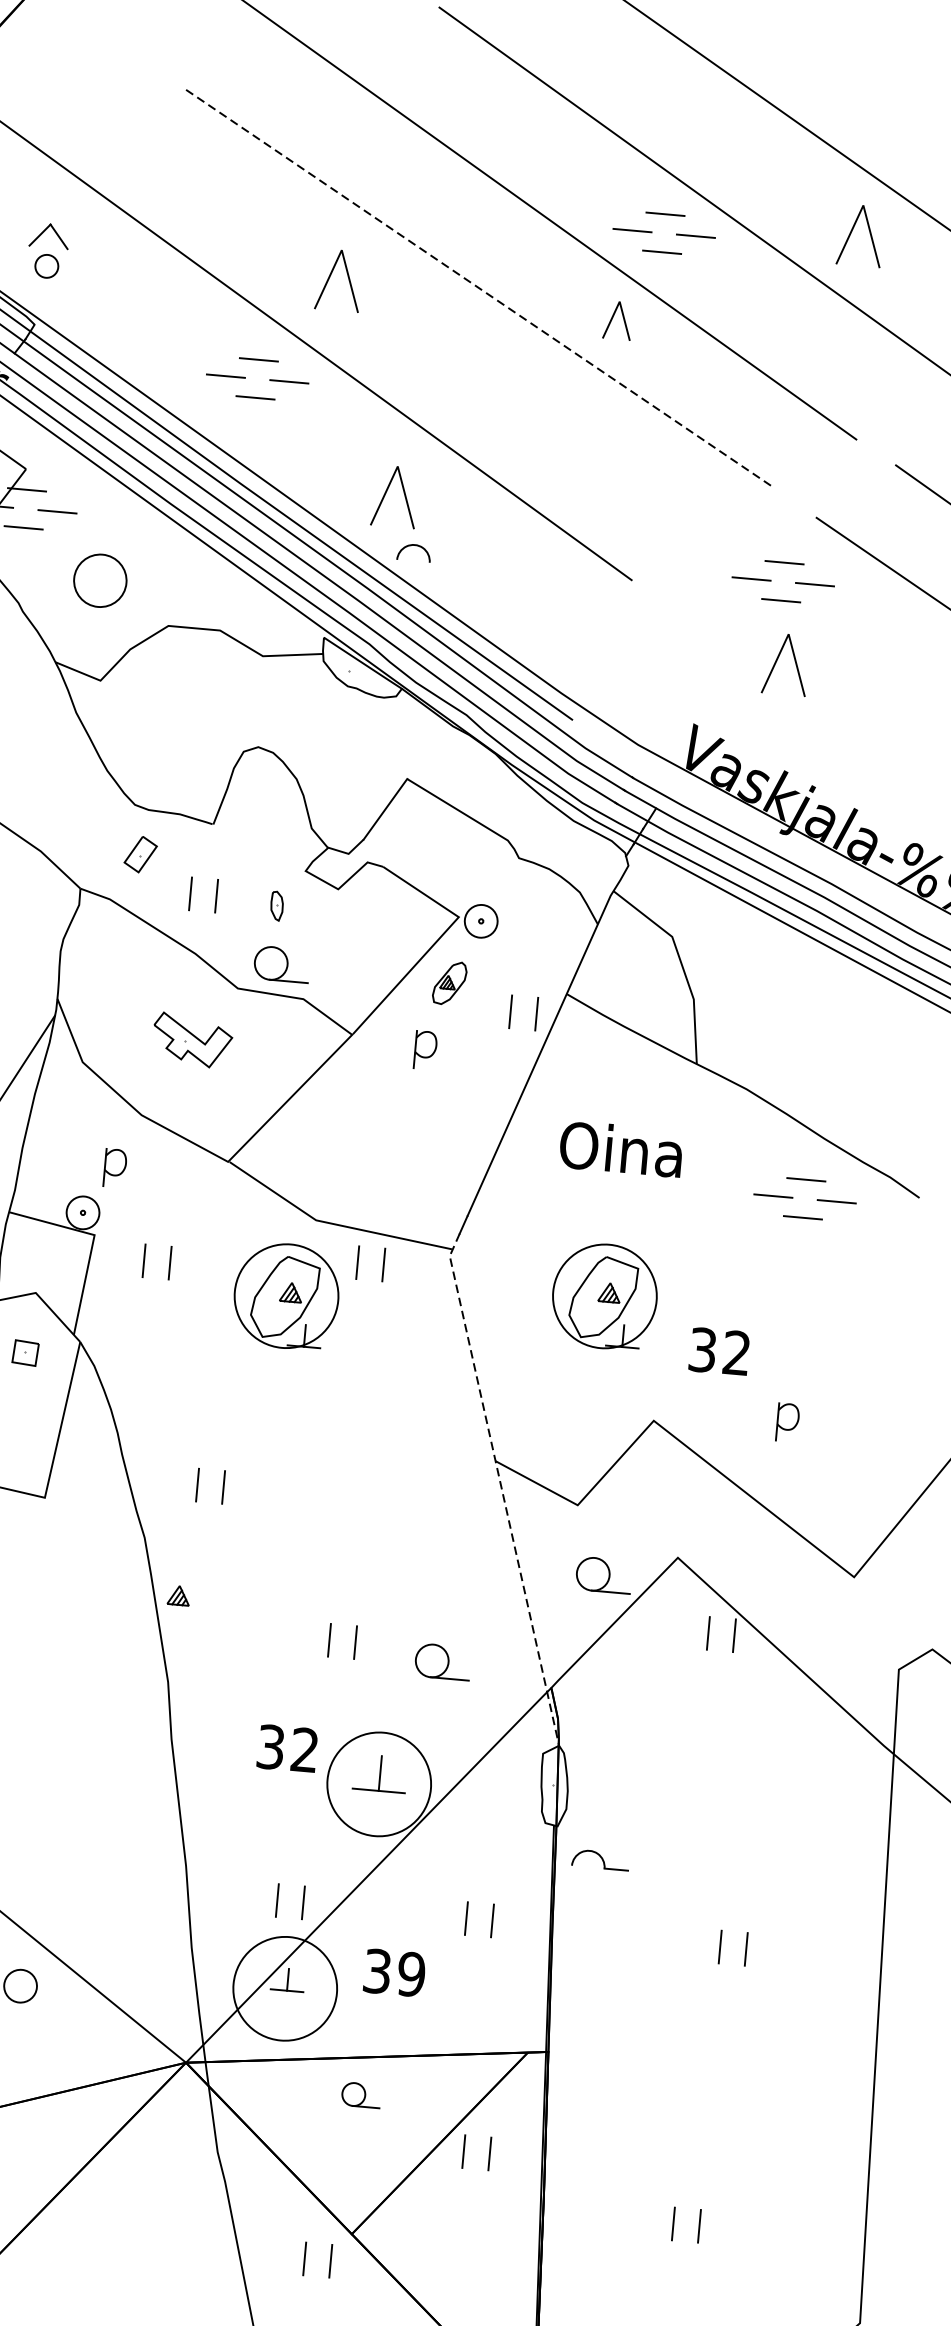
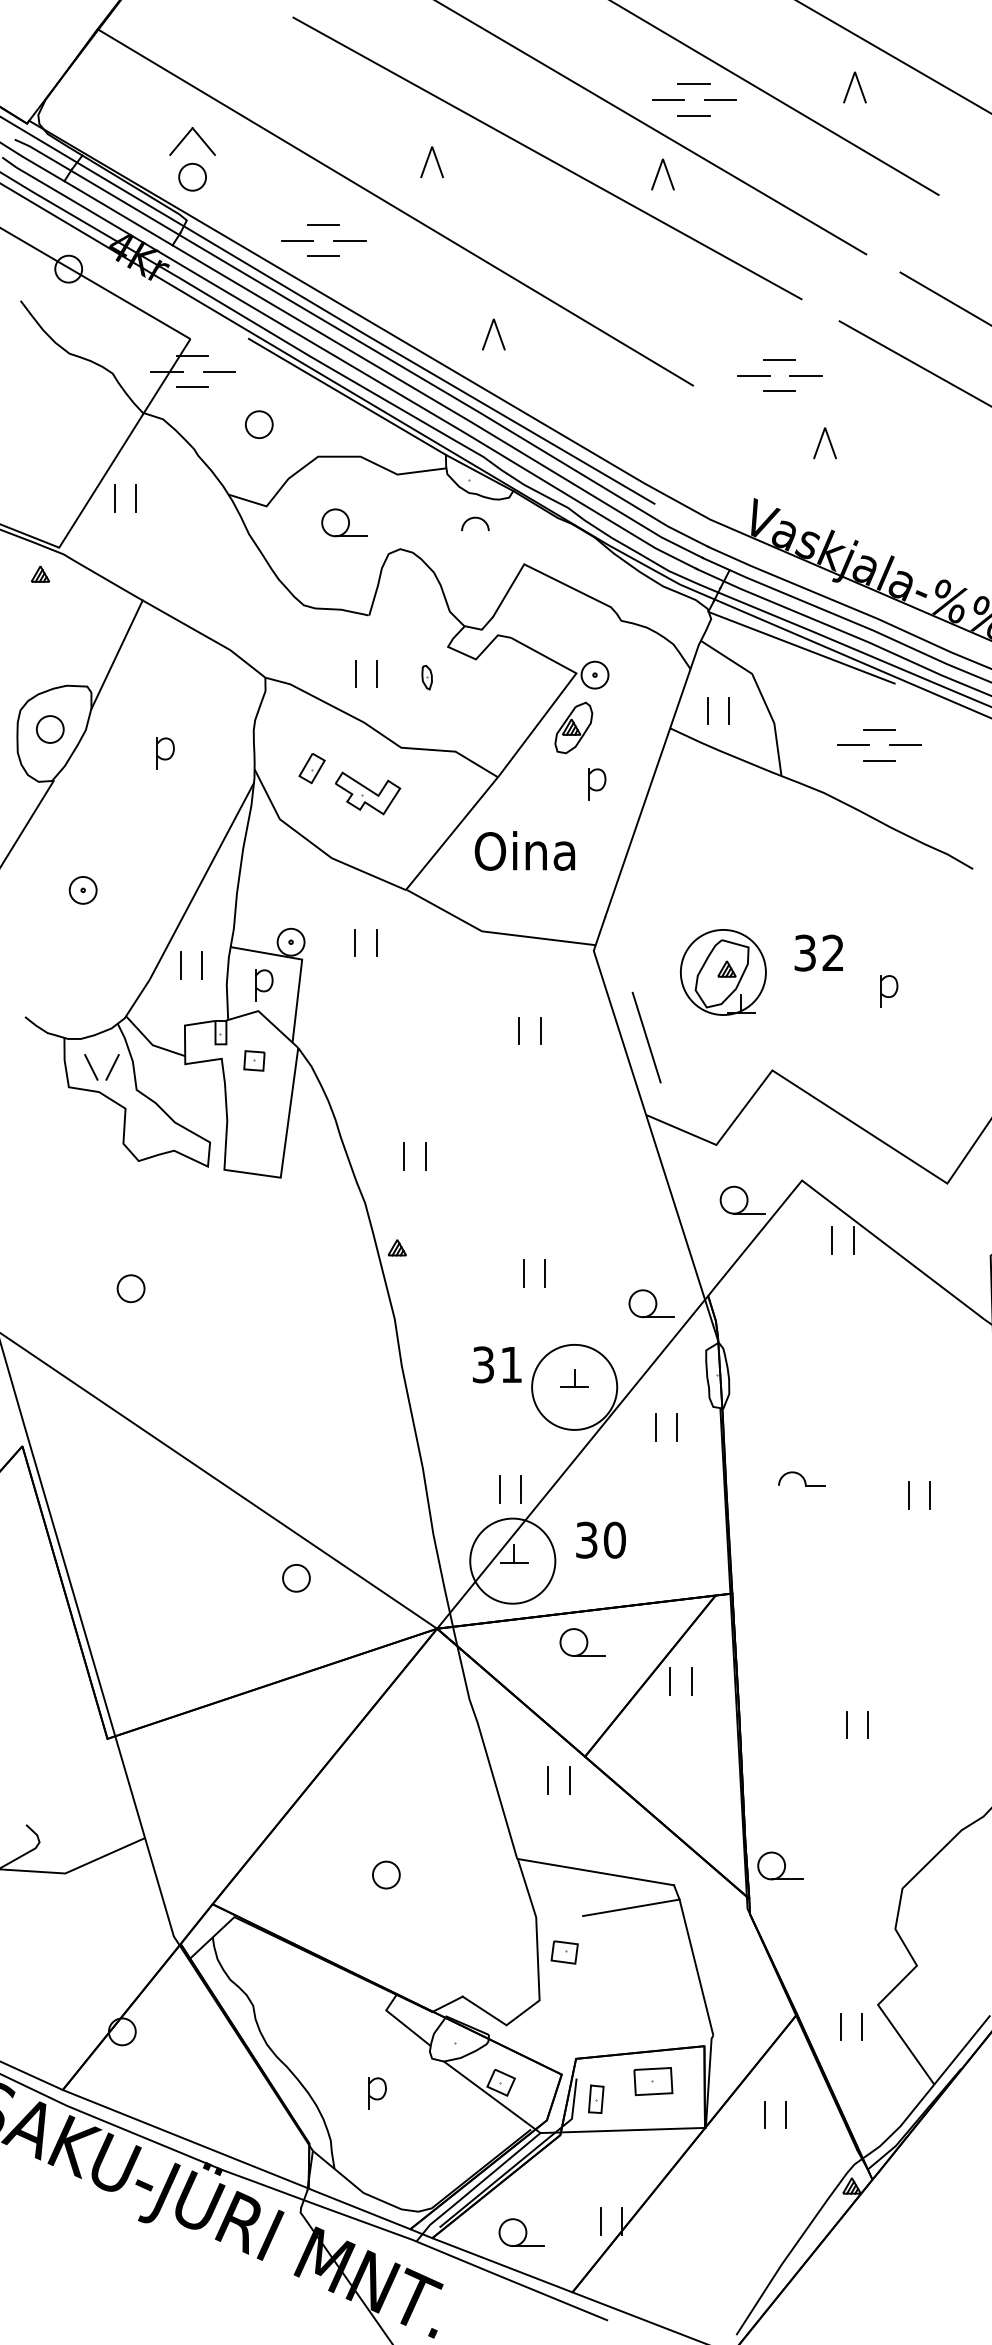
part: (860, 235) -> (854, 87), size x0.62
part: (48, 251) -> (192, 159), size x1.43
part: (338, 280) -> (431, 162), size x0.62
line: (479, 288) -> (547, 158), dashed -> solid
part: (244, 377) -> (313, 240), moved
part: (394, 496) -> (493, 334), size x0.62
part: (414, 552) -> (475, 523), moved
line: (209, 555) -> (346, 396), added
part: (100, 580) -> (259, 424), size x0.62
part: (771, 580) -> (770, 375), moved
part: (785, 664) -> (824, 443), size x0.62
part: (139, 854) -> (311, 768), moved
line: (735, 910) -> (801, 647), added
part: (282, 963) -> (344, 522), moved
part: (449, 982) -> (573, 727), size x1.43
part: (511, 1011) -> (708, 710), moved
part: (426, 1050) -> (597, 784), moved
text: (620, 1148) -> (524, 850), moved
part: (115, 1168) -> (264, 985), moved
part: (792, 1198) -> (869, 745), moved
part: (144, 1260) -> (355, 942), moved
part: (358, 1262) -> (519, 1030), moved
part: (286, 1296) -> (463, 995), removed
text: (718, 1350) -> (818, 952), moved
line: (504, 1367) -> (646, 1037), added
part: (788, 1423) -> (889, 991), moved
line: (501, 1488) -> (652, 1136), dashed -> solid
part: (442, 1661) -> (651, 1303), moved
text: (303, 1749) -> (510, 1364), 32 -> 31
part: (380, 1773) -> (574, 1378), size x0.62
part: (600, 1859) -> (801, 1478), moved
part: (467, 1918) -> (656, 1427), moved
part: (720, 1947) -> (909, 1495), moved
text: (411, 1974) -> (614, 1540), 39 -> 30
part: (361, 2095) -> (582, 1642), size x1.43

